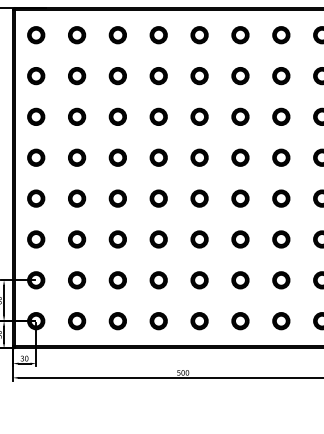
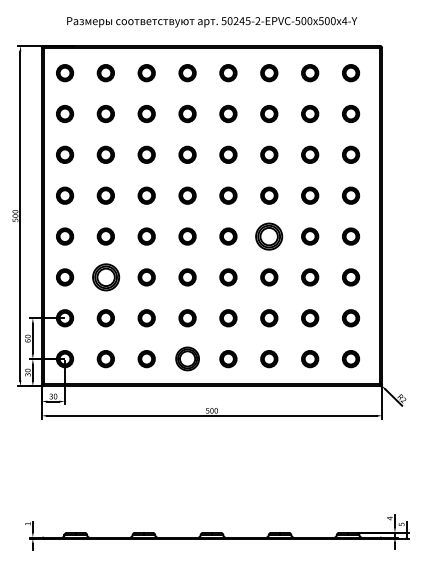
part: (240, 198) -> (269, 236), size x1.6
part: (76, 239) -> (105, 277), size x1.6
part: (158, 321) -> (187, 359), size x1.4

